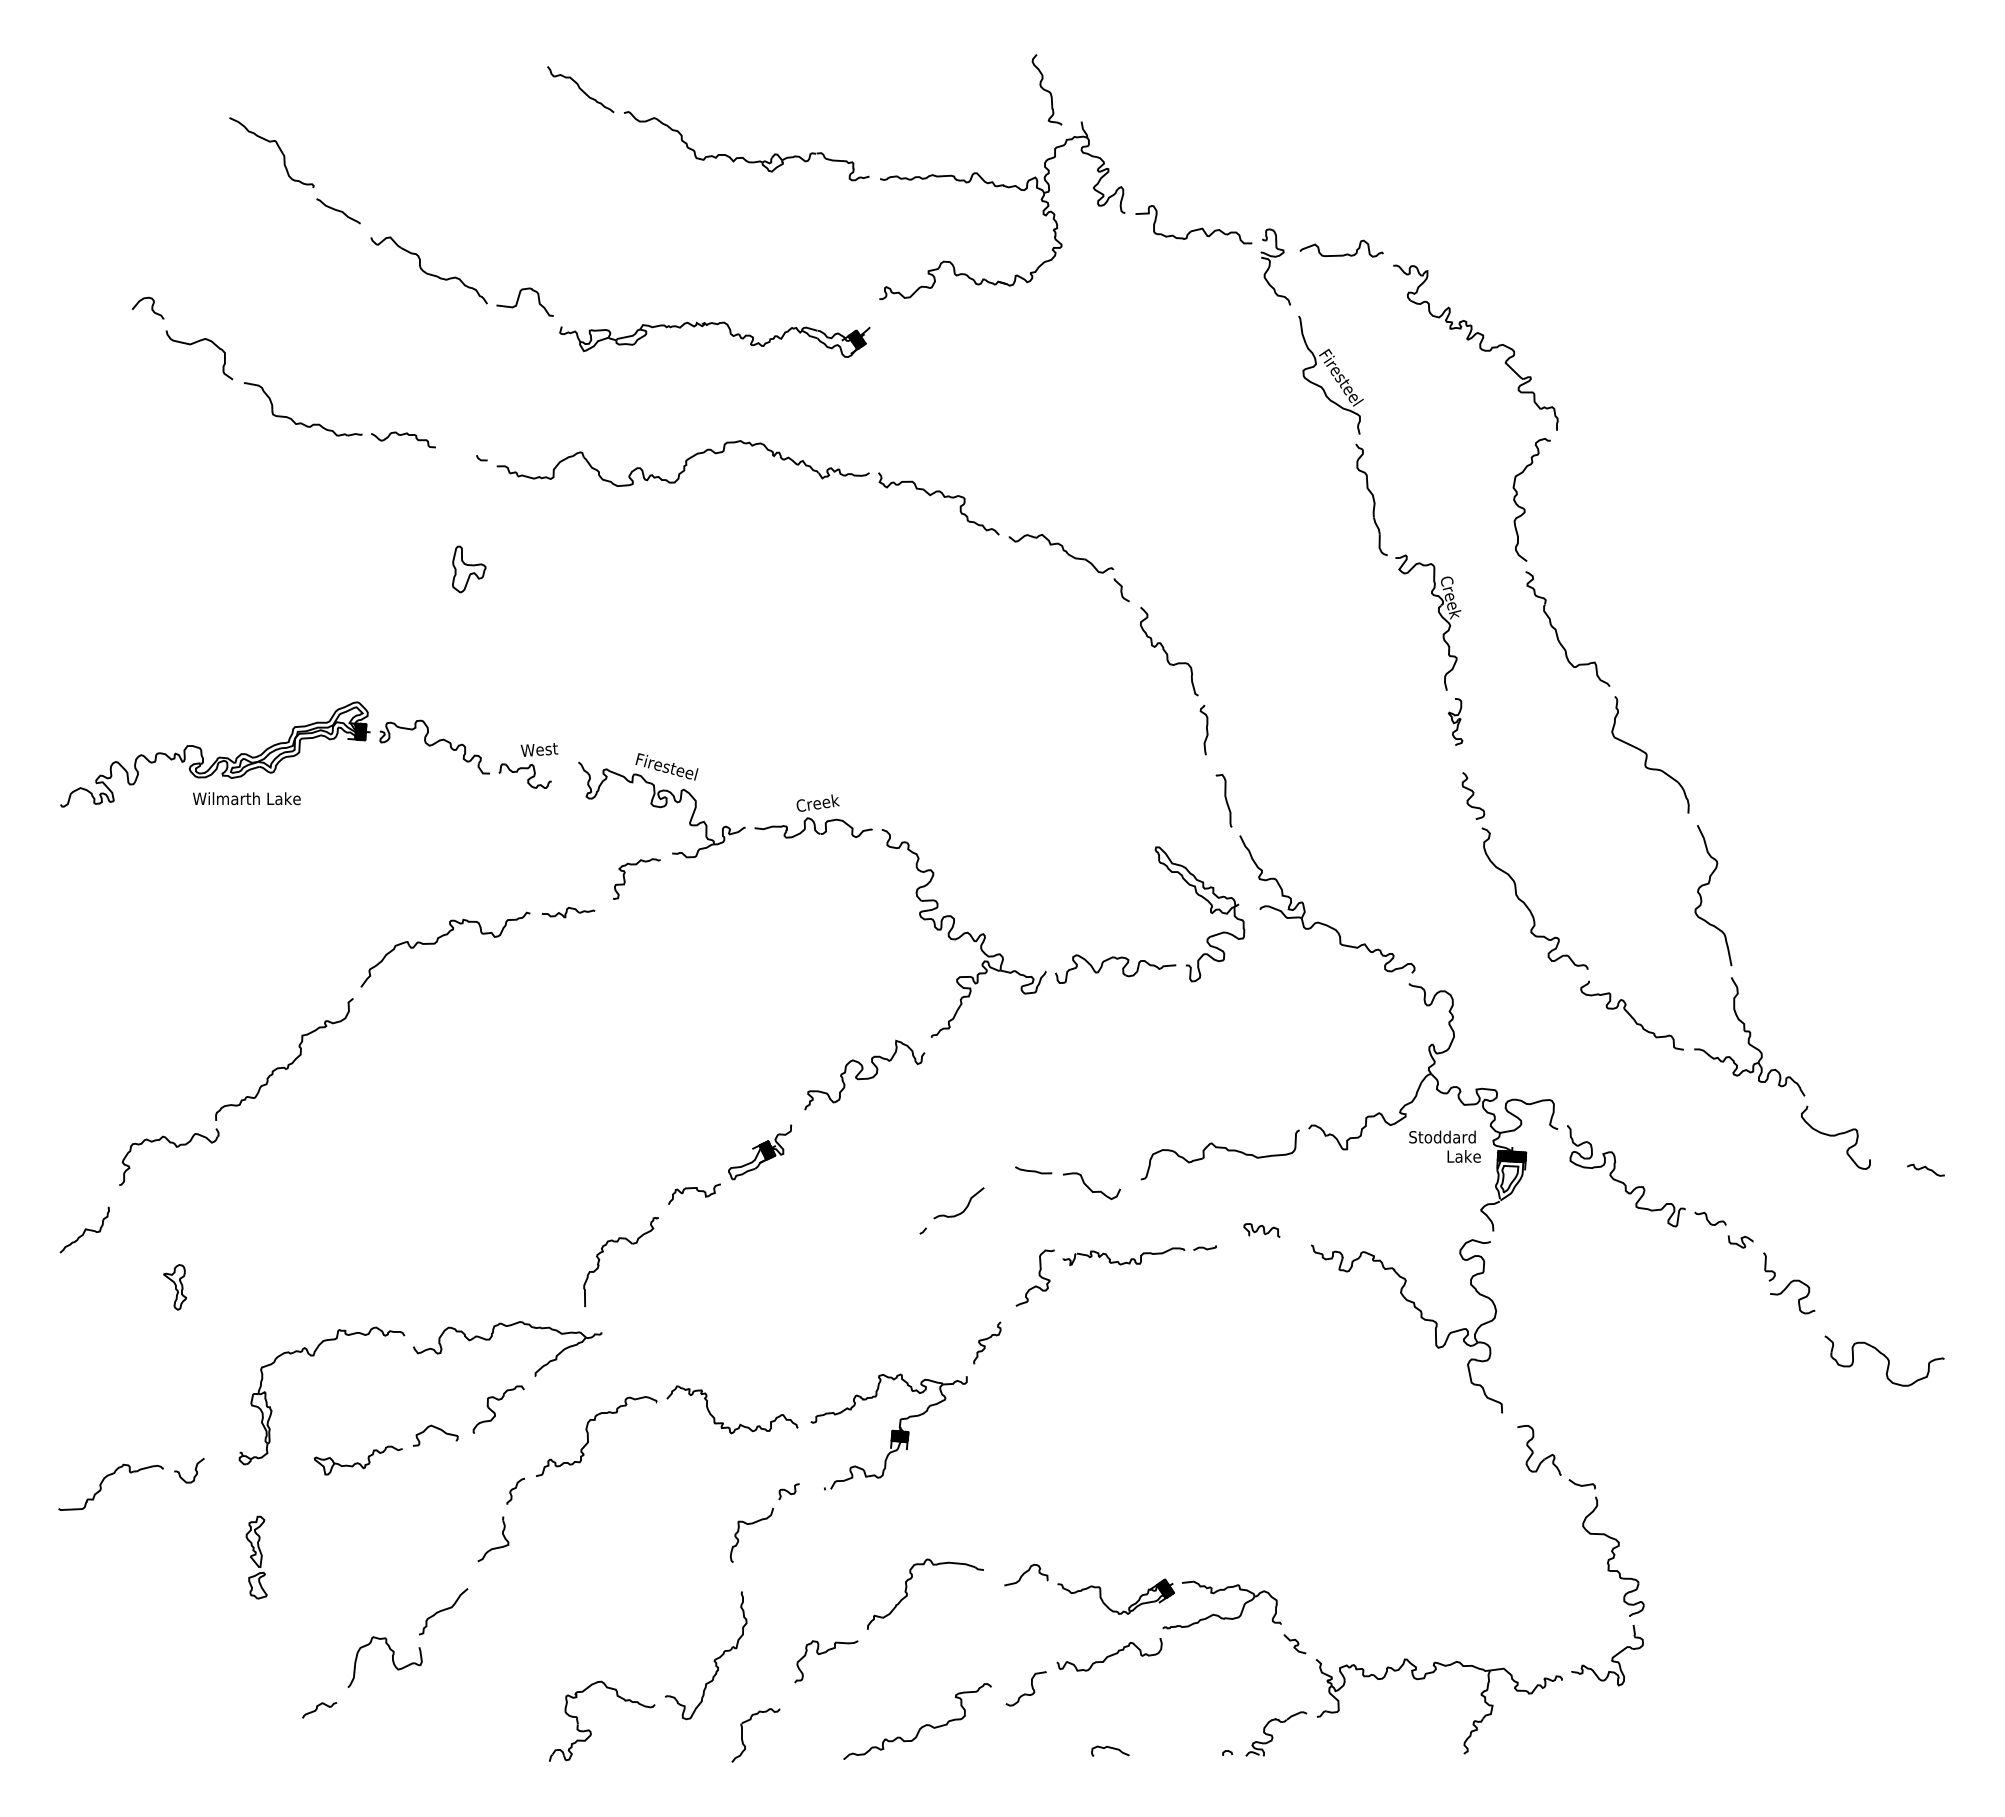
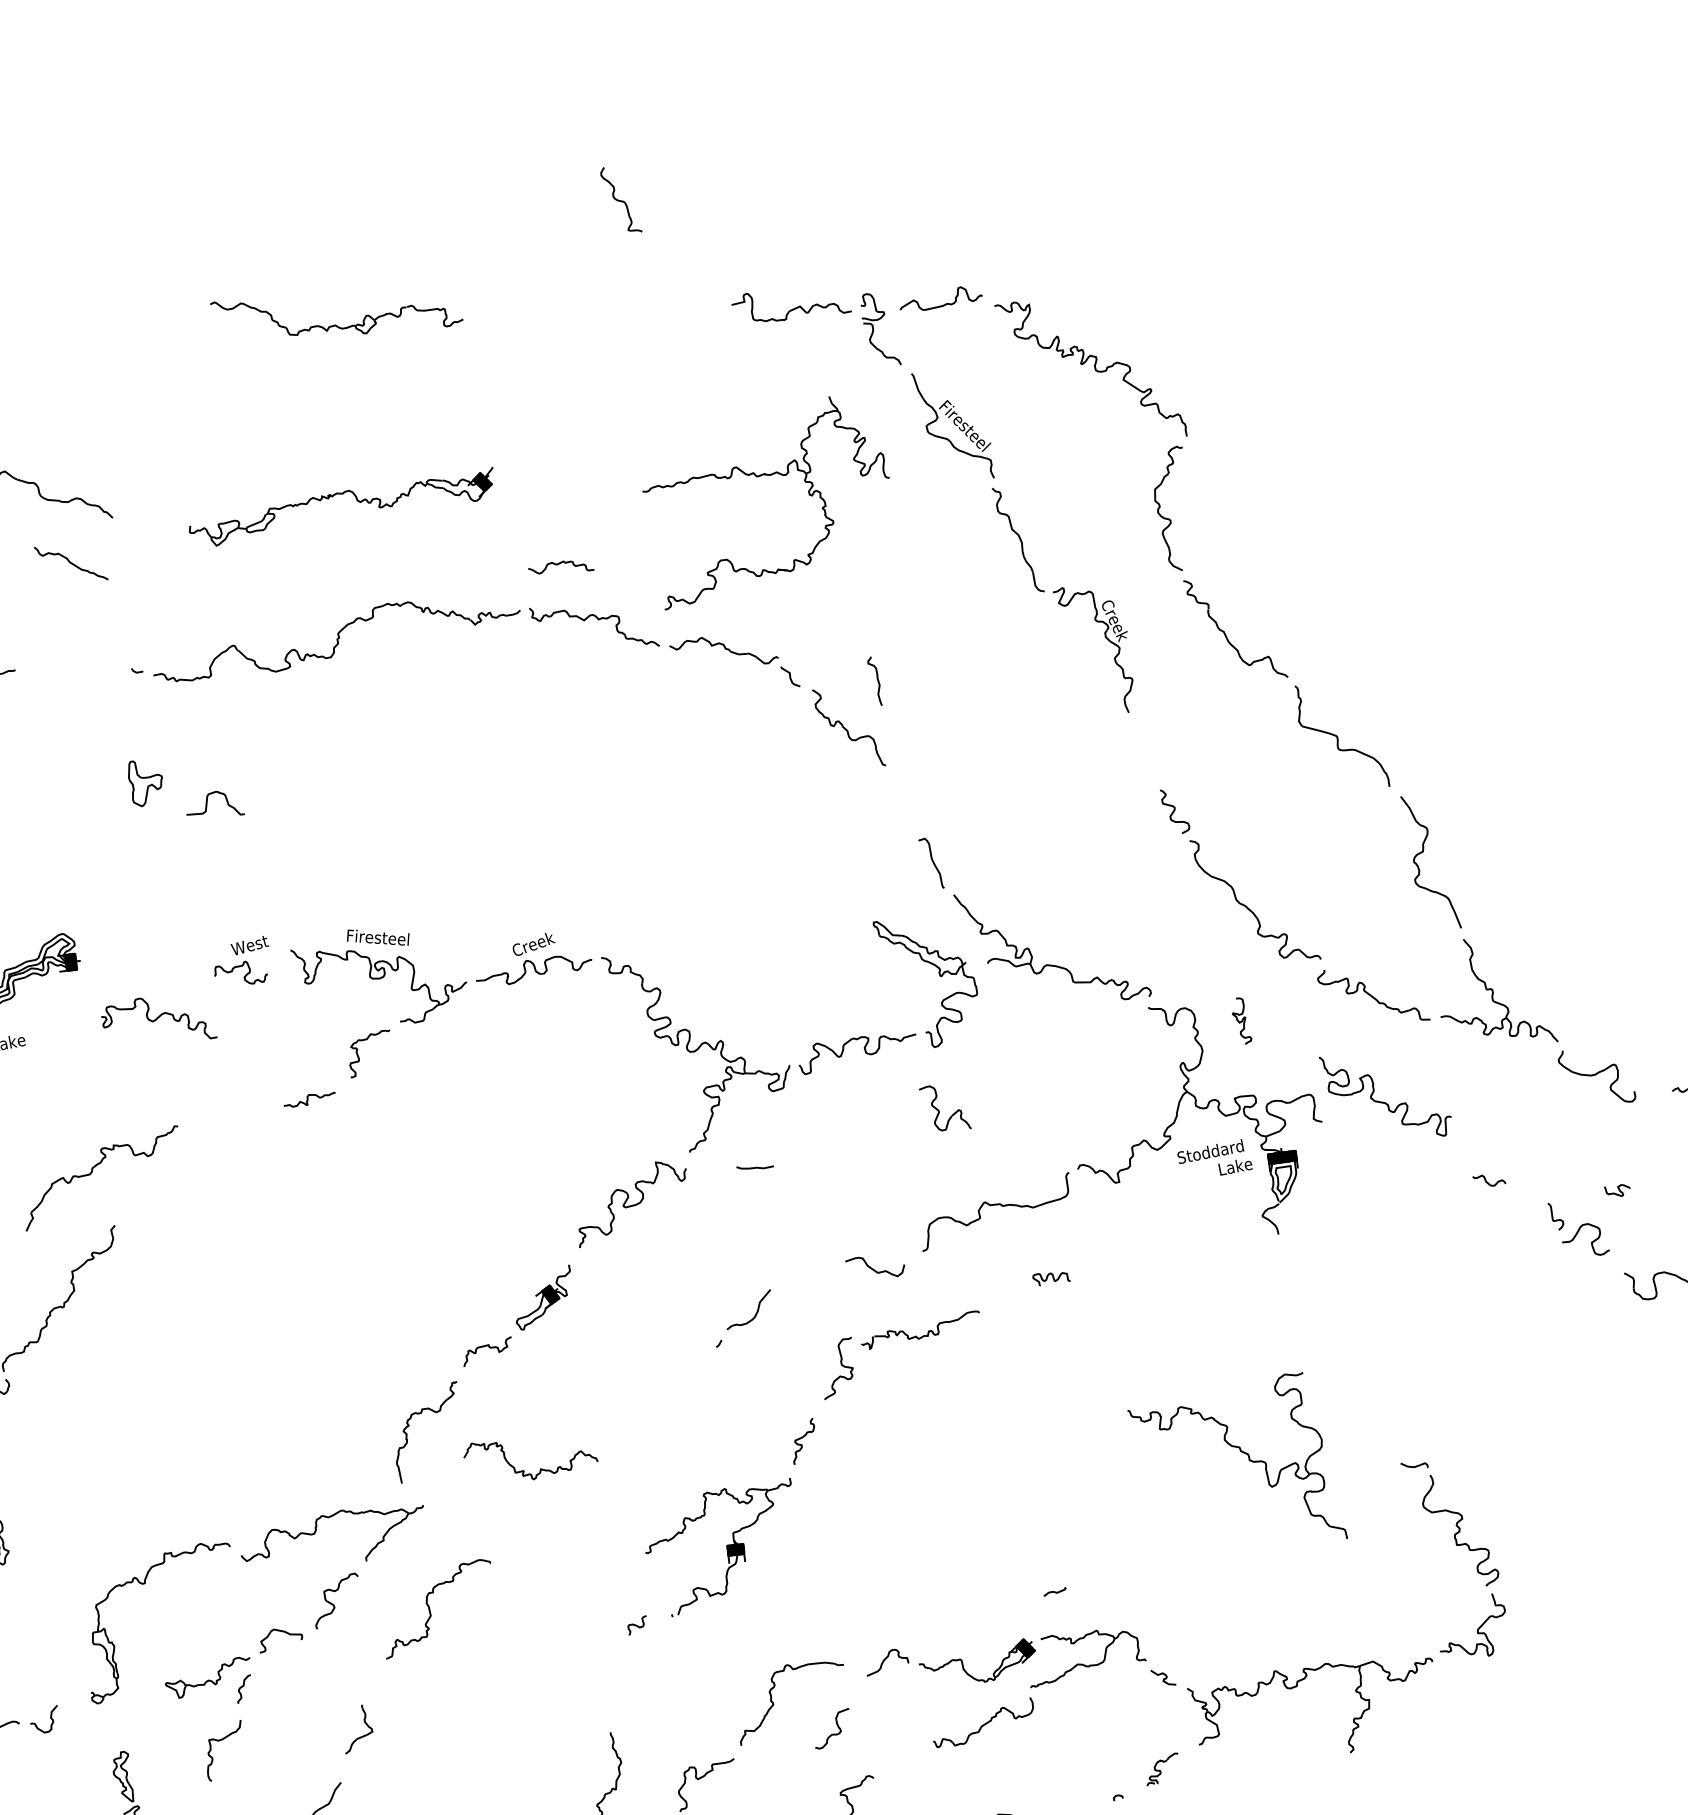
curve: (580, 89) -> (70, 563), moved
part: (1008, 188) -> (770, 476), moved
curve: (519, 298) -> (207, 803), moved
curve: (403, 435) -> (560, 564), moved
part: (1455, 721) -> (1240, 1020), moved
curve: (1206, 730) -> (877, 681), moved
part: (434, 746) -> (157, 1021), moved
part: (437, 942) -> (92, 1172), moved
curve: (1033, 1170) -> (754, 1167), moved
part: (1624, 1182) -> (1386, 1102), moved
part: (1740, 1241) -> (1617, 1190), moved
curve: (1204, 1247) -> (1054, 1591), moved
part: (1420, 1317) -> (1248, 1460), moved
part: (723, 1422) -> (524, 1470), moved
part: (1539, 1450) -> (945, 1108), moved
curve: (515, 1489) -> (243, 1687), moved
curve: (751, 1524) -> (222, 1740), moved
curve: (1025, 1693) -> (832, 1733), moved
part: (1276, 1733) -> (1162, 1768), size x0.6

